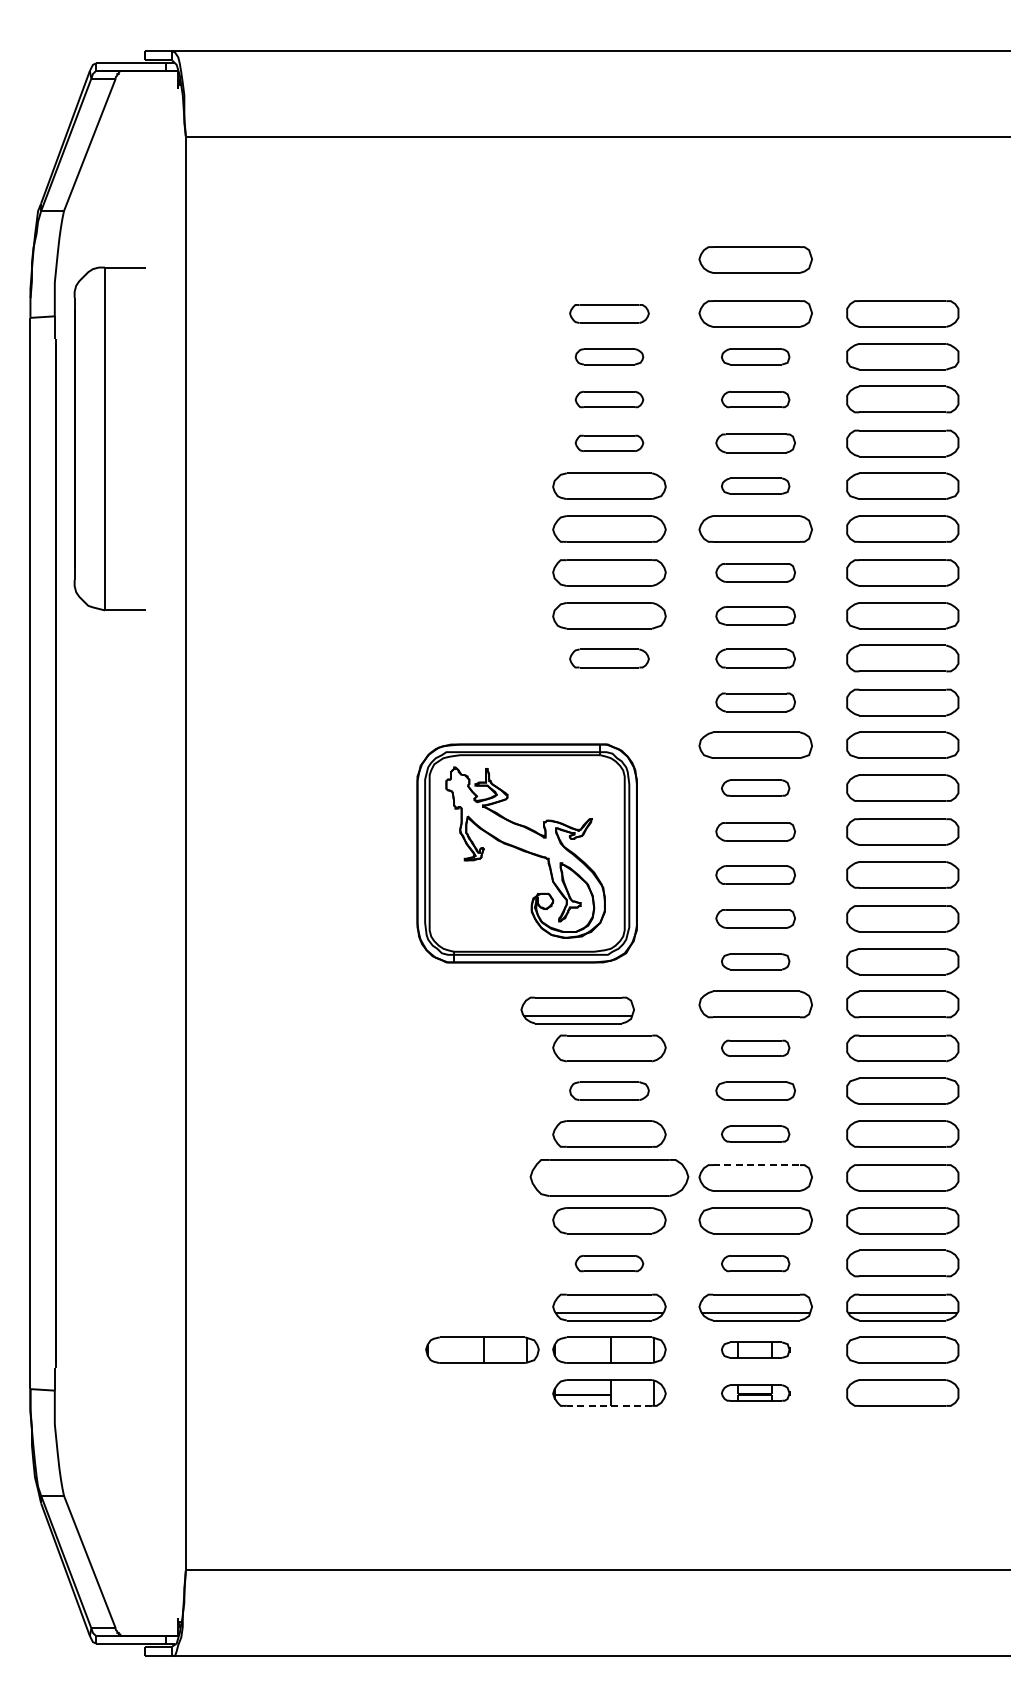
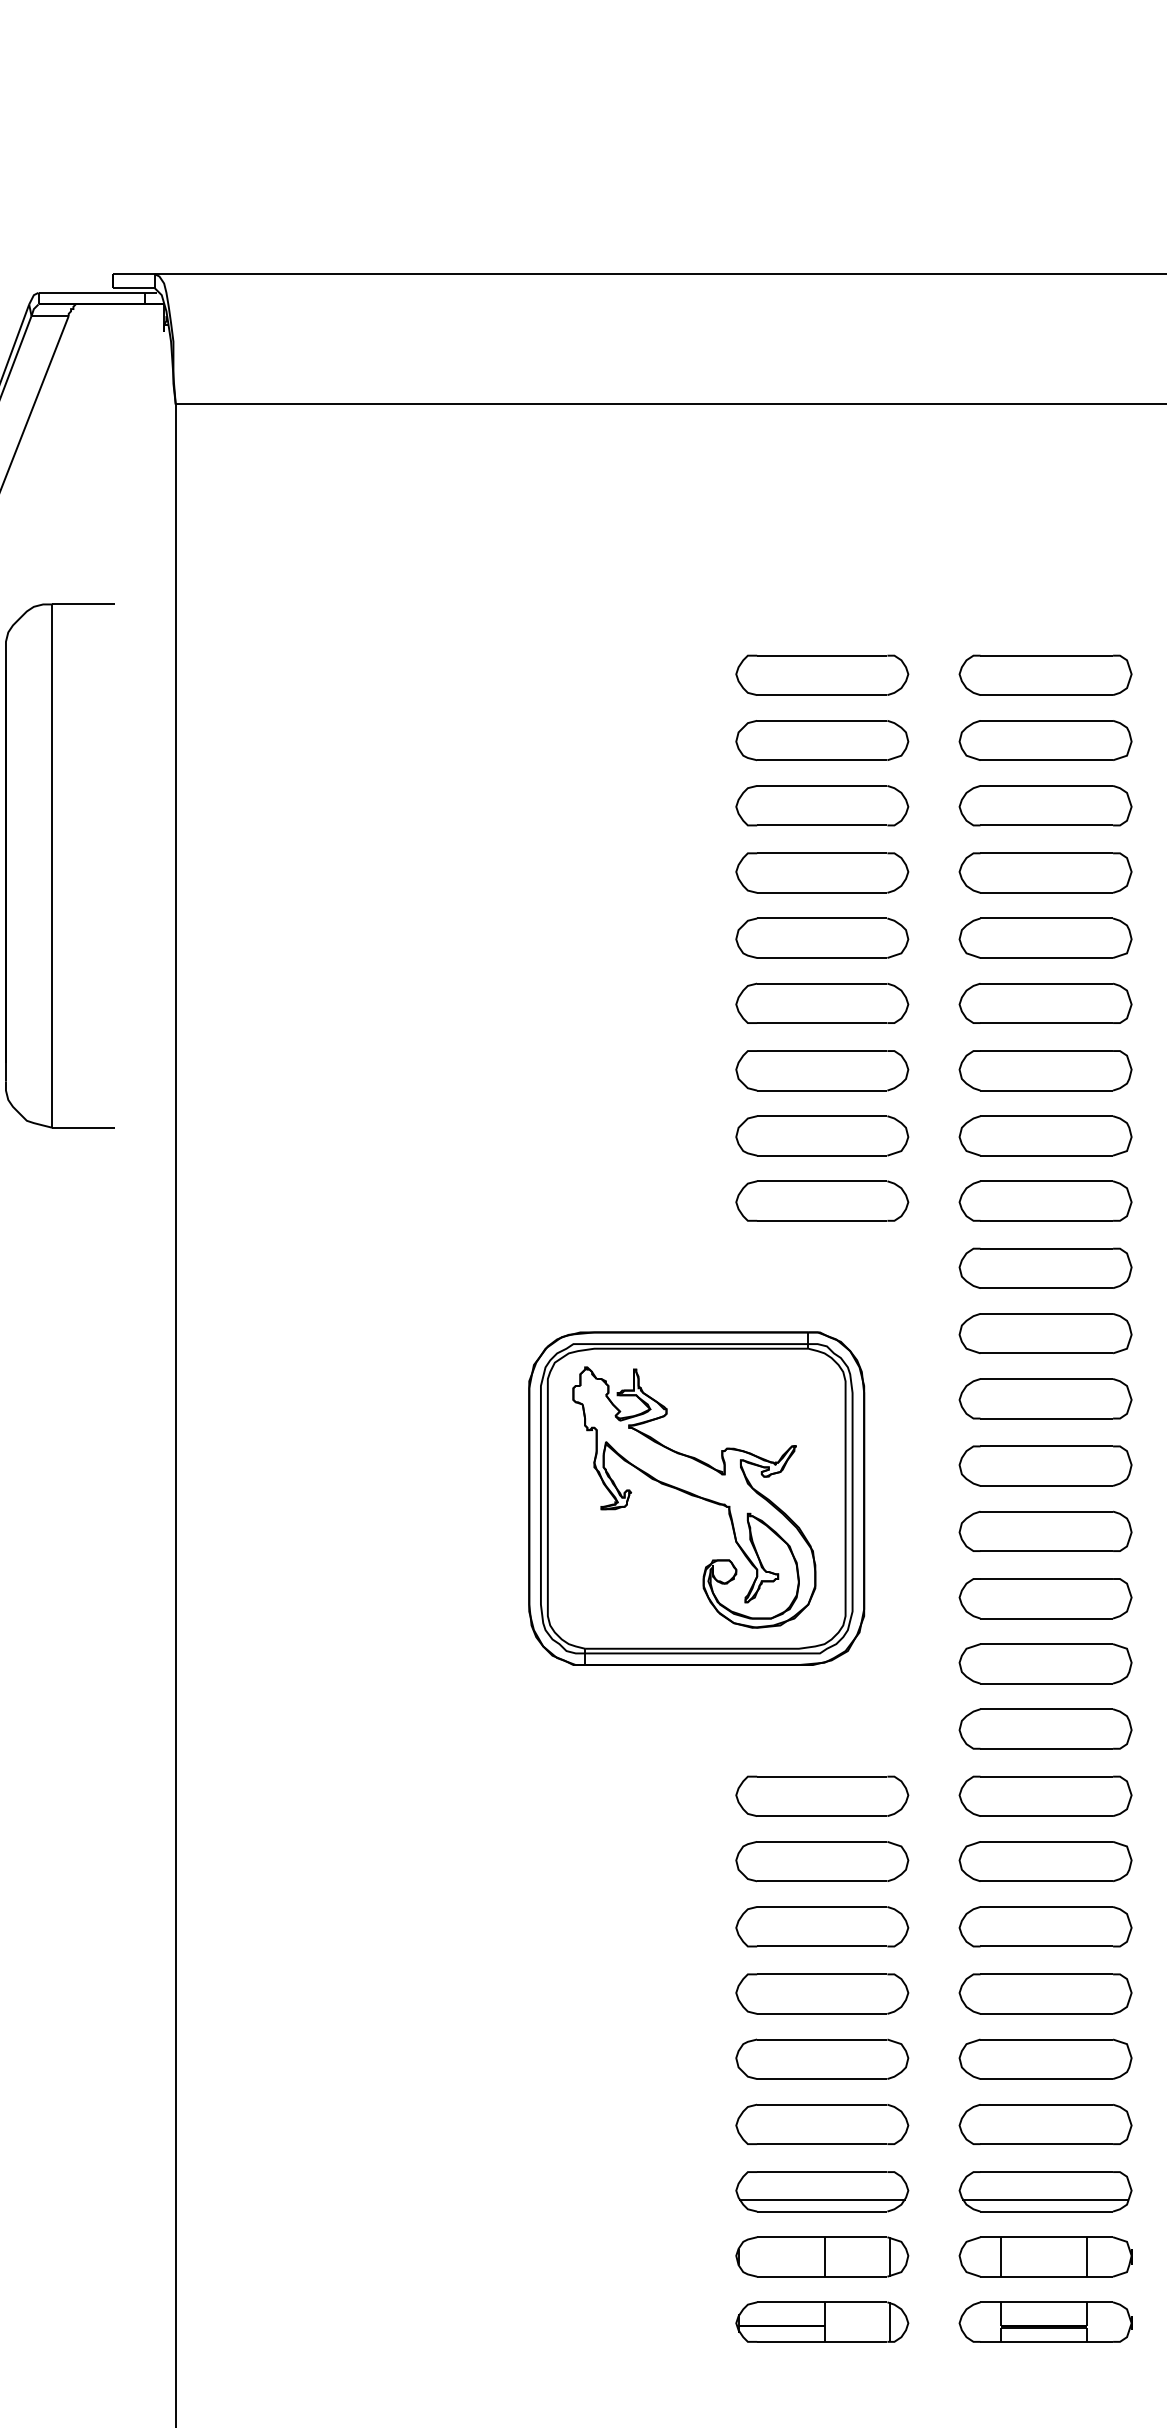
part: (755, 259) -> (1045, 592), removed
part: (609, 313) -> (822, 674), size x1.43
part: (609, 356) -> (822, 740), size x1.67
part: (755, 356) -> (1045, 740), size x1.67
part: (609, 399) -> (822, 805), size x1.67
part: (755, 399) -> (1045, 805), size x1.67
part: (609, 443) -> (822, 872), size x1.67
part: (755, 443) -> (1045, 872), size x1.43
part: (755, 485) -> (1045, 937), size x1.67
part: (755, 572) -> (1045, 1069), size x1.43
part: (755, 615) -> (1045, 1135), size x1.43
part: (609, 658) -> (822, 1201), size x1.43
part: (755, 658) -> (1045, 1201), size x1.43
part: (755, 702) -> (1045, 1268), size x1.43
part: (755, 787) -> (1045, 1398), size x1.67
part: (755, 831) -> (1045, 1465), size x1.43
part: (755, 874) -> (1045, 1530), size x1.43
part: (755, 918) -> (1045, 1597), size x1.43
part: (755, 961) -> (1045, 1663), size x1.67
part: (577, 1010) -> (773, 1738), removed
part: (755, 1048) -> (1045, 1796), size x1.67
part: (609, 1090) -> (822, 1860), size x1.43
part: (755, 1090) -> (1045, 1860), size x1.43
part: (755, 1133) -> (1045, 1926), size x1.67
line: (757, 1165) -> (1048, 1974), dashed -> solid
part: (609, 1177) -> (822, 1993), size x0.71
part: (609, 1263) -> (822, 2124), size x1.67
part: (755, 1263) -> (1045, 2124), size x1.67
part: (482, 1349) -> (628, 2255), removed
part: (755, 1349) -> (1045, 2255), size x1.67
part: (755, 1392) -> (1045, 2321), size x1.67
line: (609, 1405) -> (822, 2341), dashed -> solid

